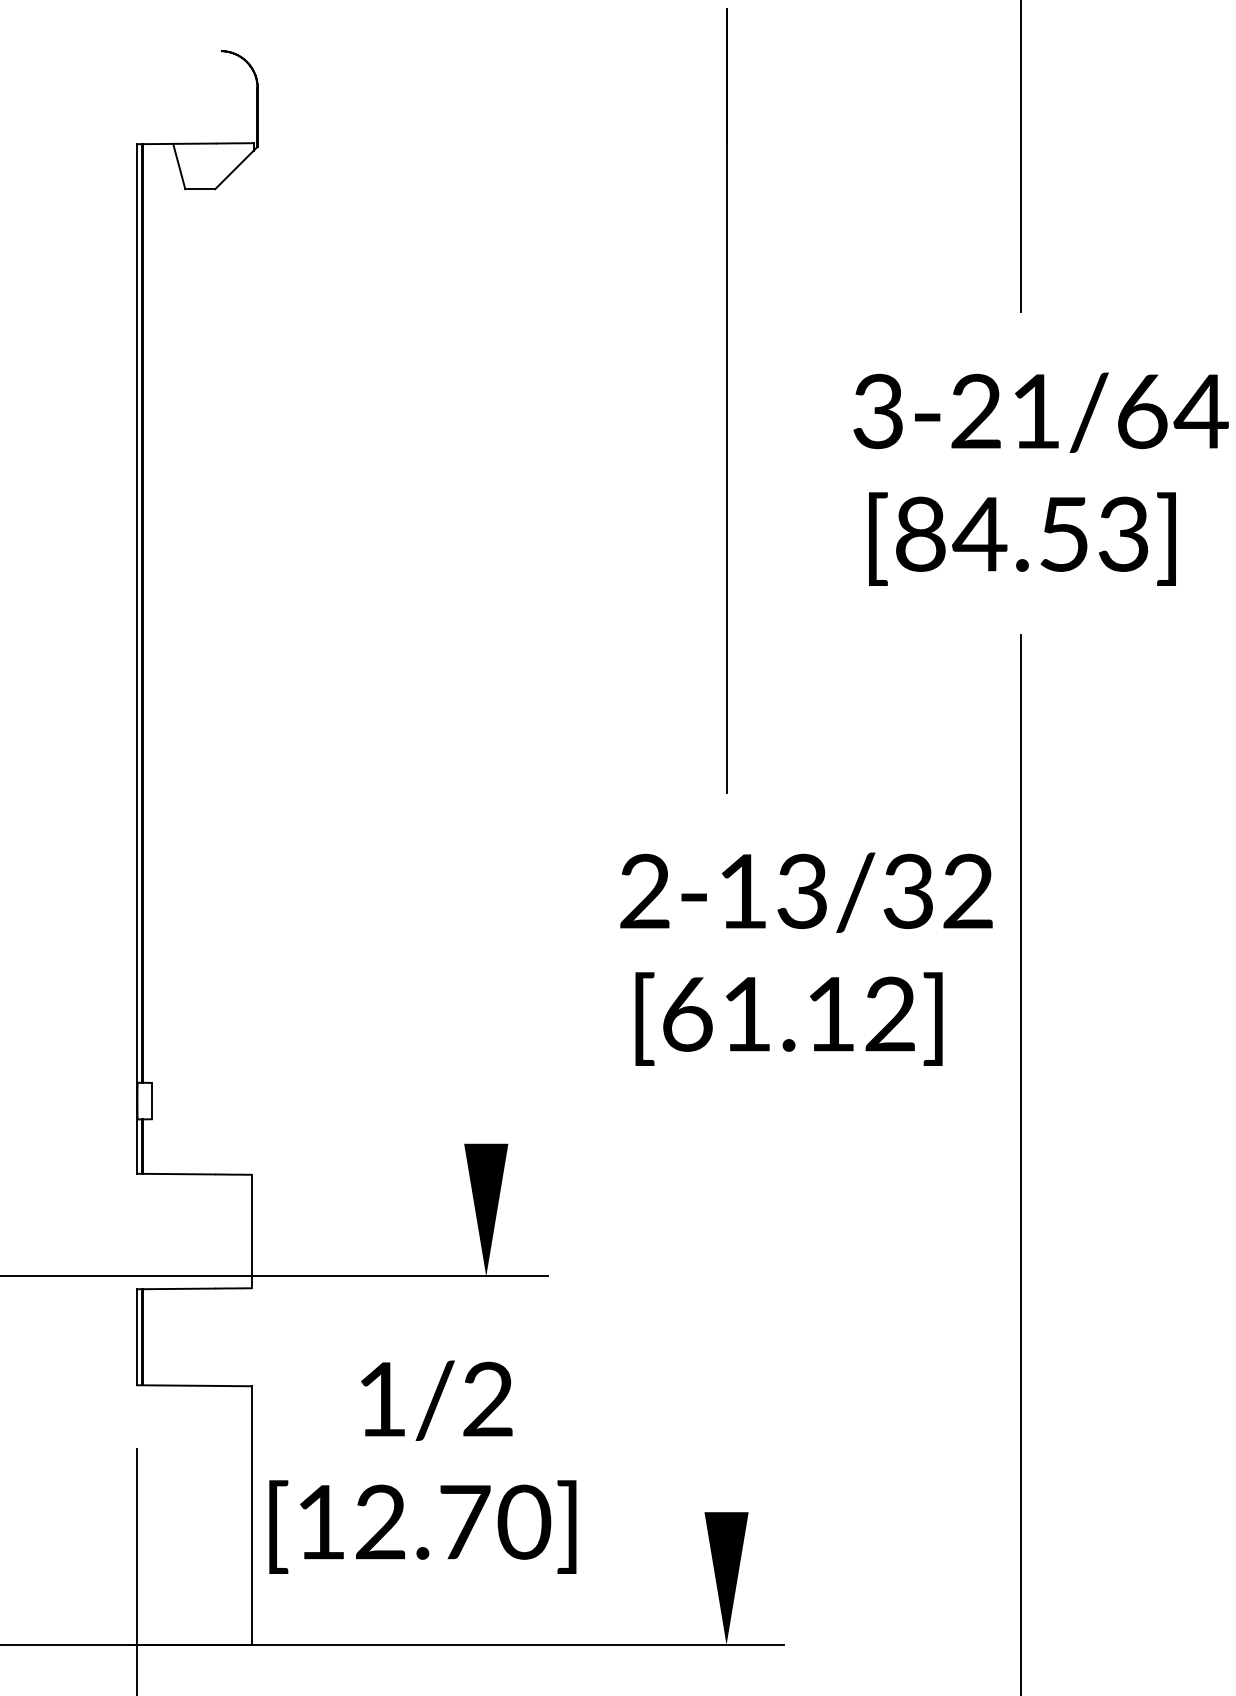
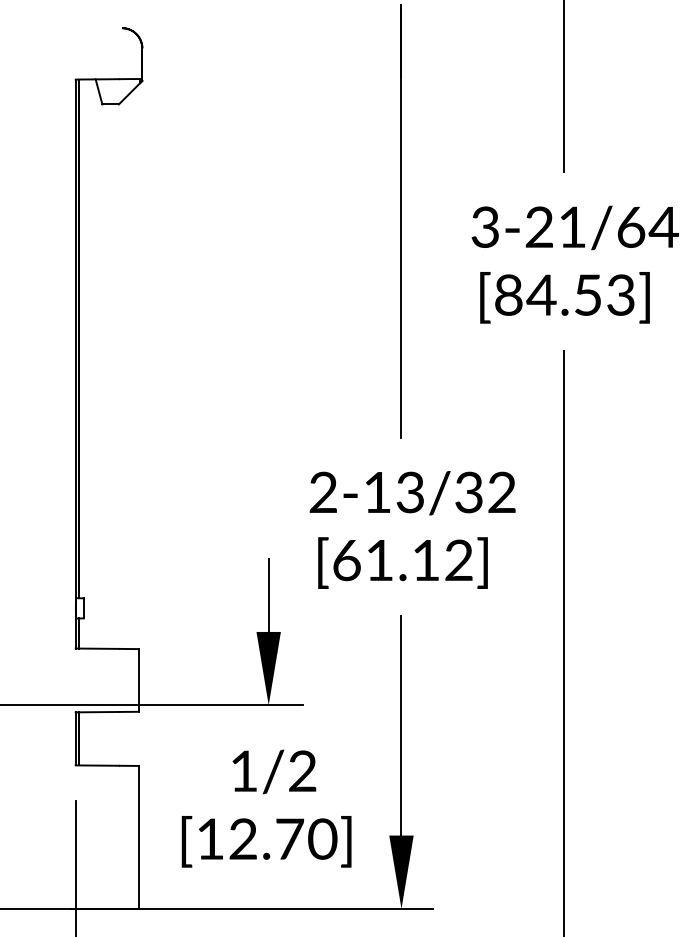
text: (806, 958) -> (412, 529), moved
line: (485, 1075) -> (268, 594), added
line: (726, 1313) -> (401, 725), added
text: (422, 1466) -> (266, 808), moved

